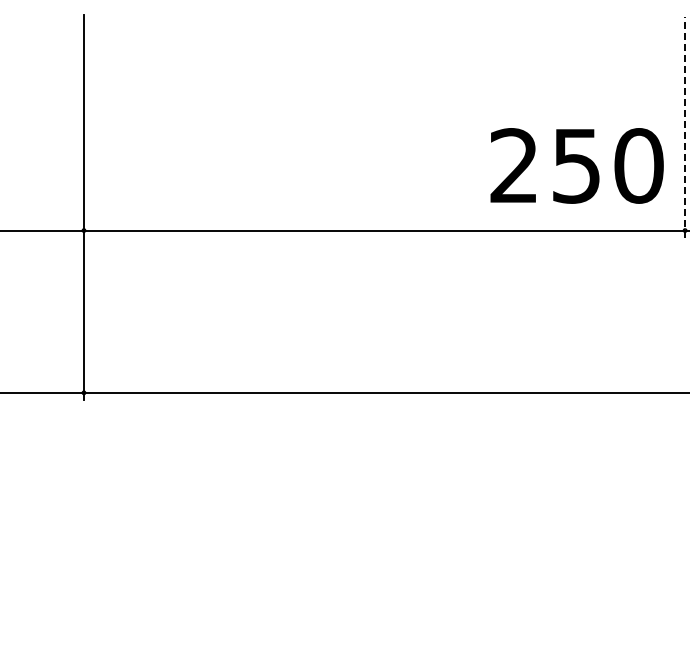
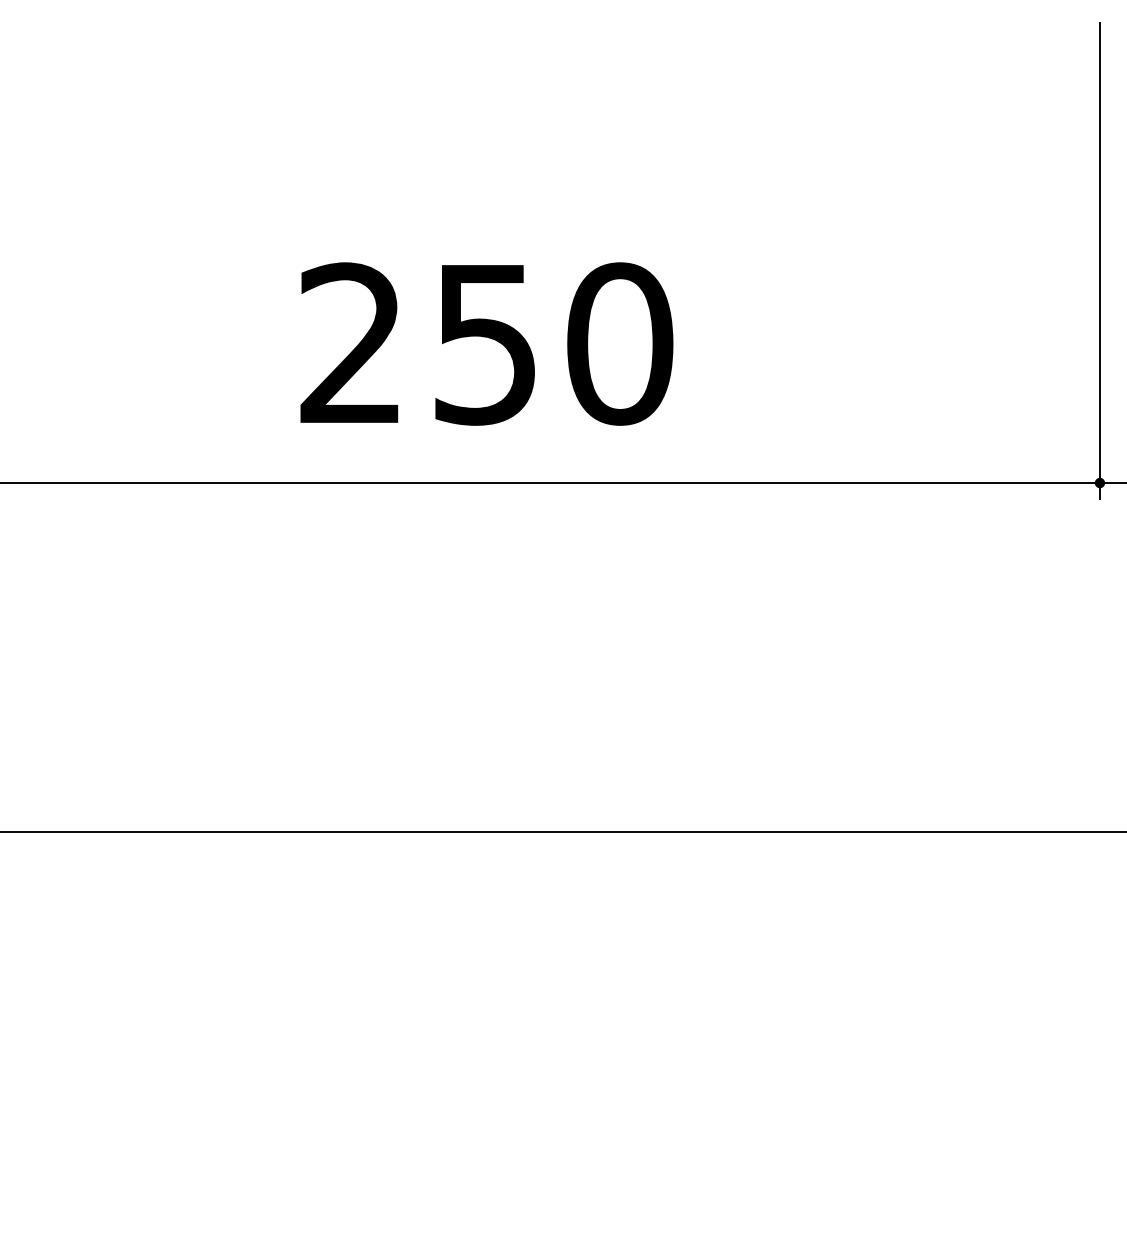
line: (685, 126) -> (1100, 259), dashed -> solid
text: (576, 165) -> (485, 343), moved

